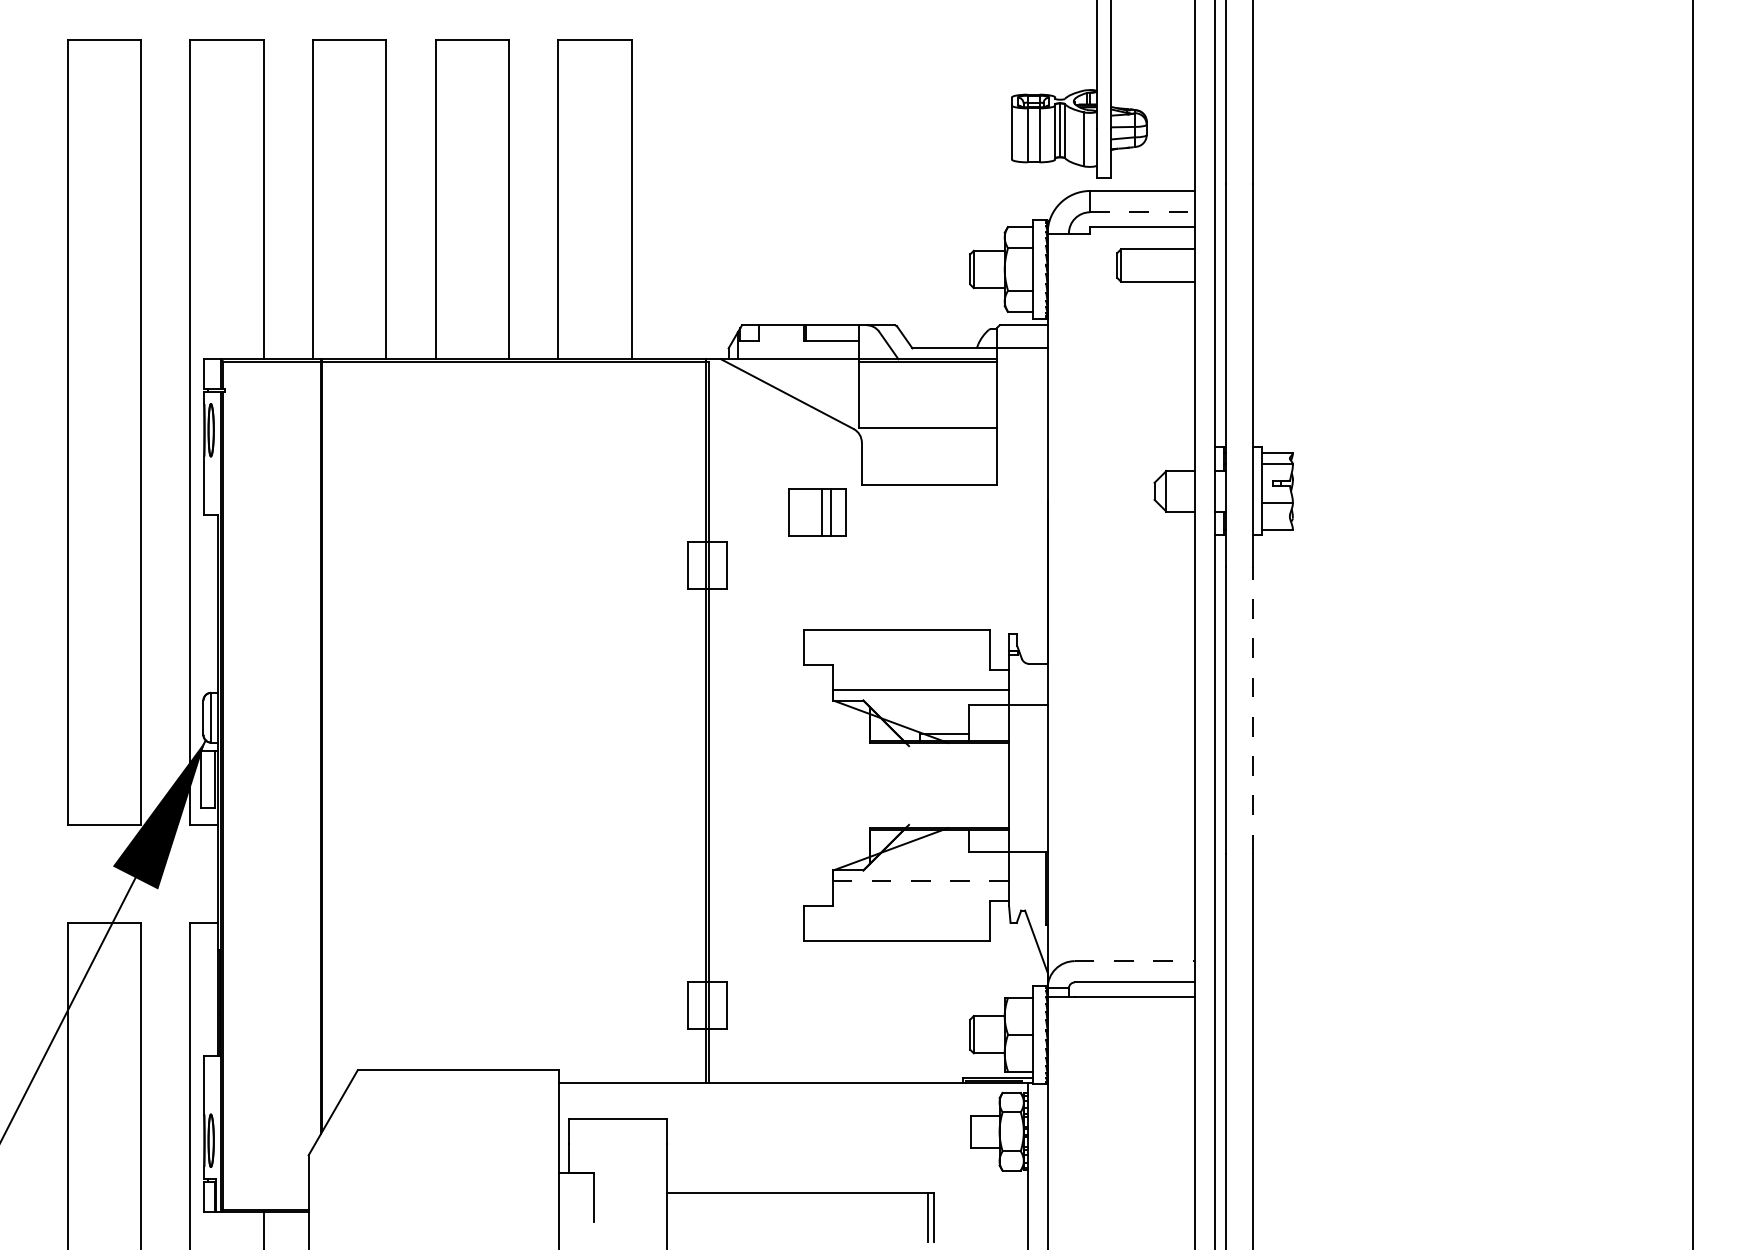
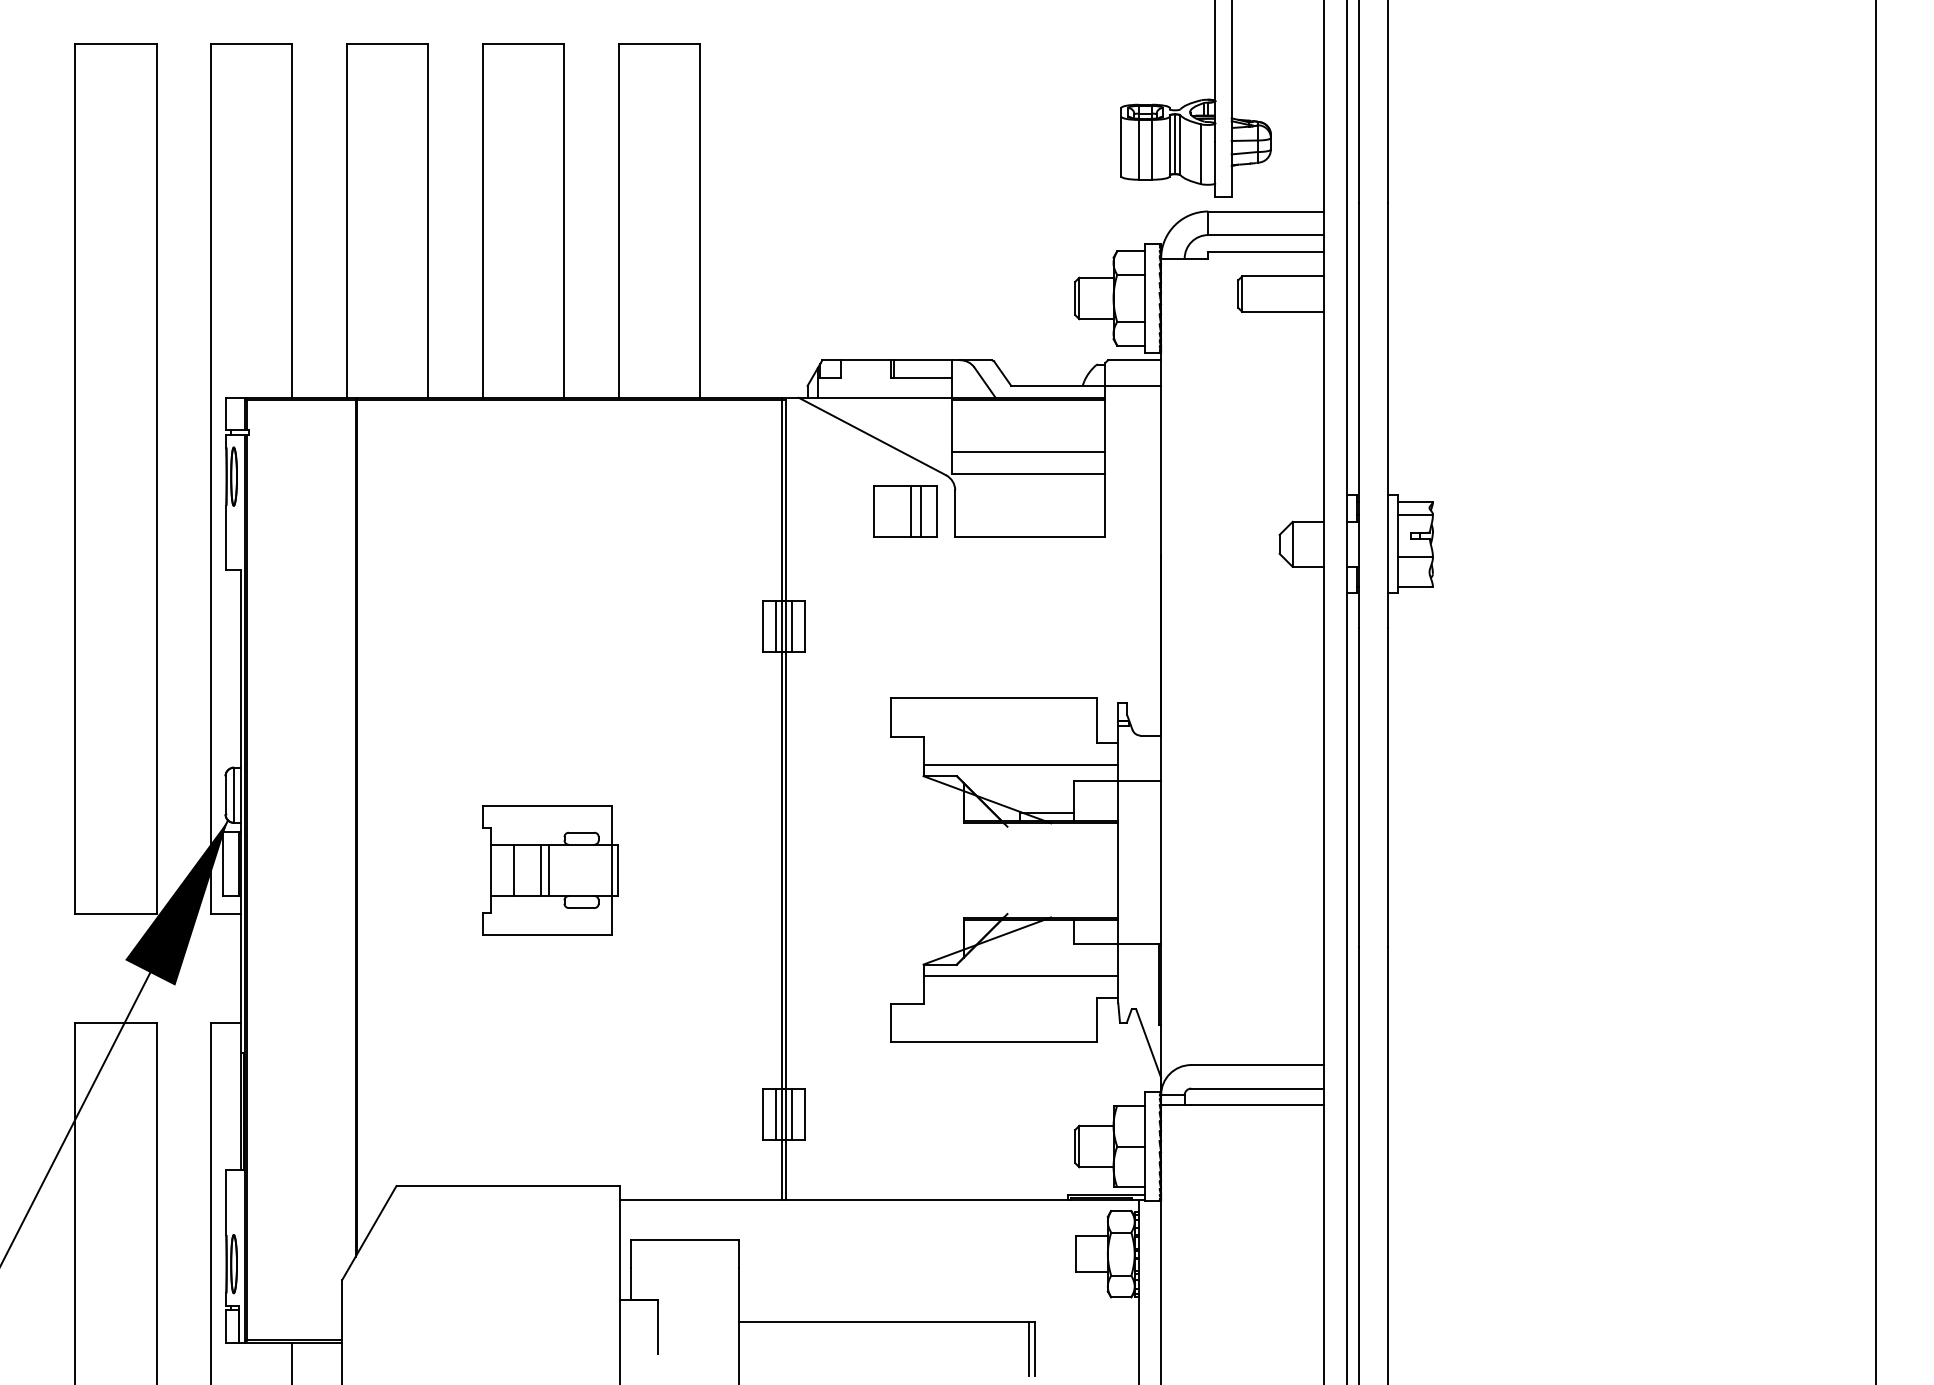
line: (1142, 212) -> (1266, 235), dashed -> solid
line: (927, 407) -> (1028, 451), added
part: (817, 512) -> (905, 511), moved
line: (700, 565) -> (776, 626), added
line: (714, 565) -> (791, 626), added
line: (1252, 709) -> (1388, 786), dashed -> solid
part: (496, 785) -> (550, 870), added
line: (920, 880) -> (1020, 975), dashed -> solid
line: (1135, 961) -> (1258, 1065), dashed -> solid
line: (700, 1005) -> (776, 1114), added
line: (714, 1005) -> (791, 1114), added

